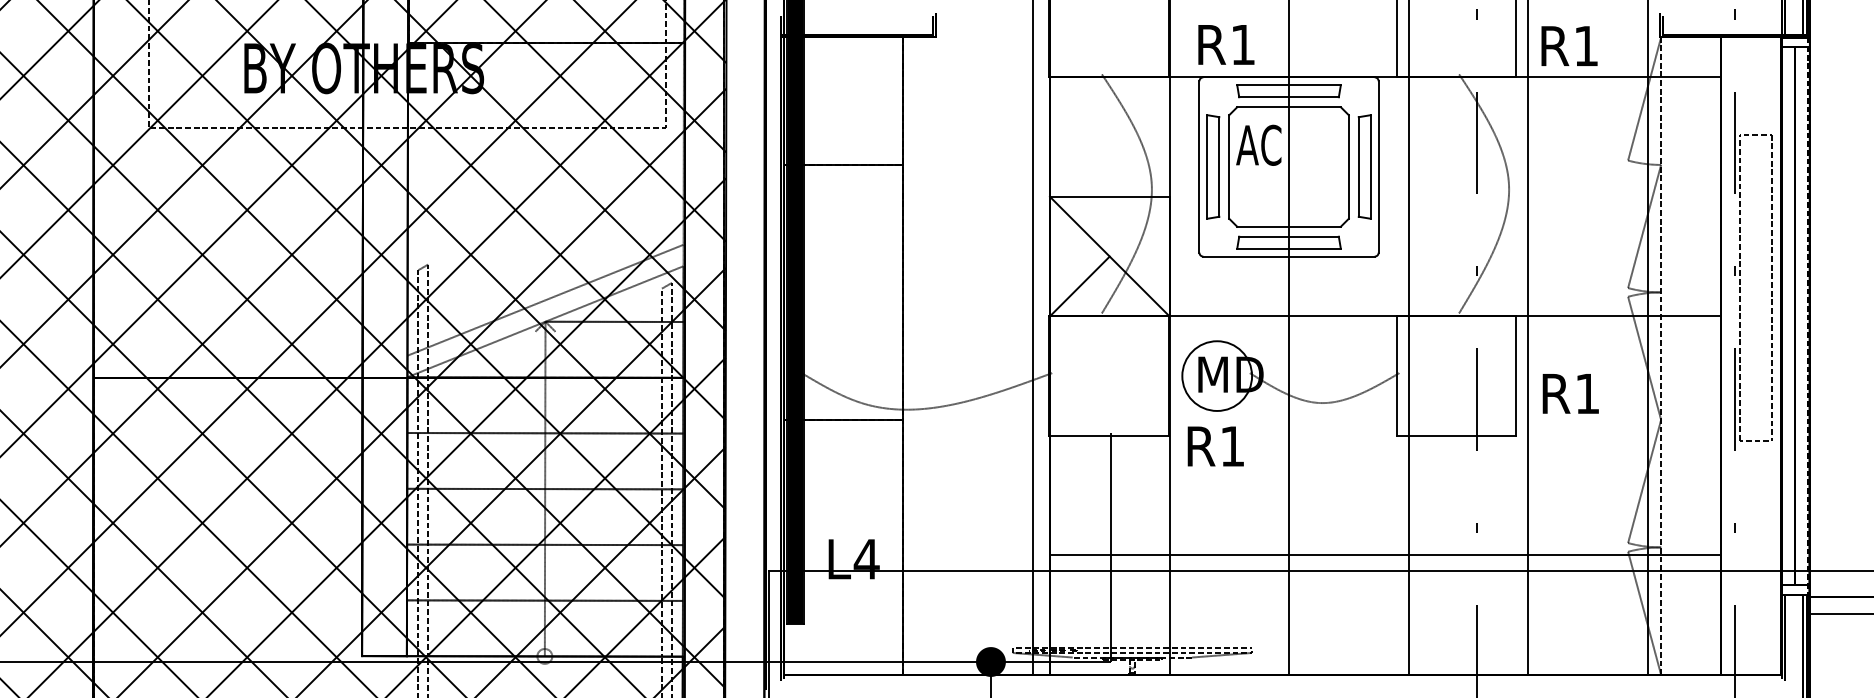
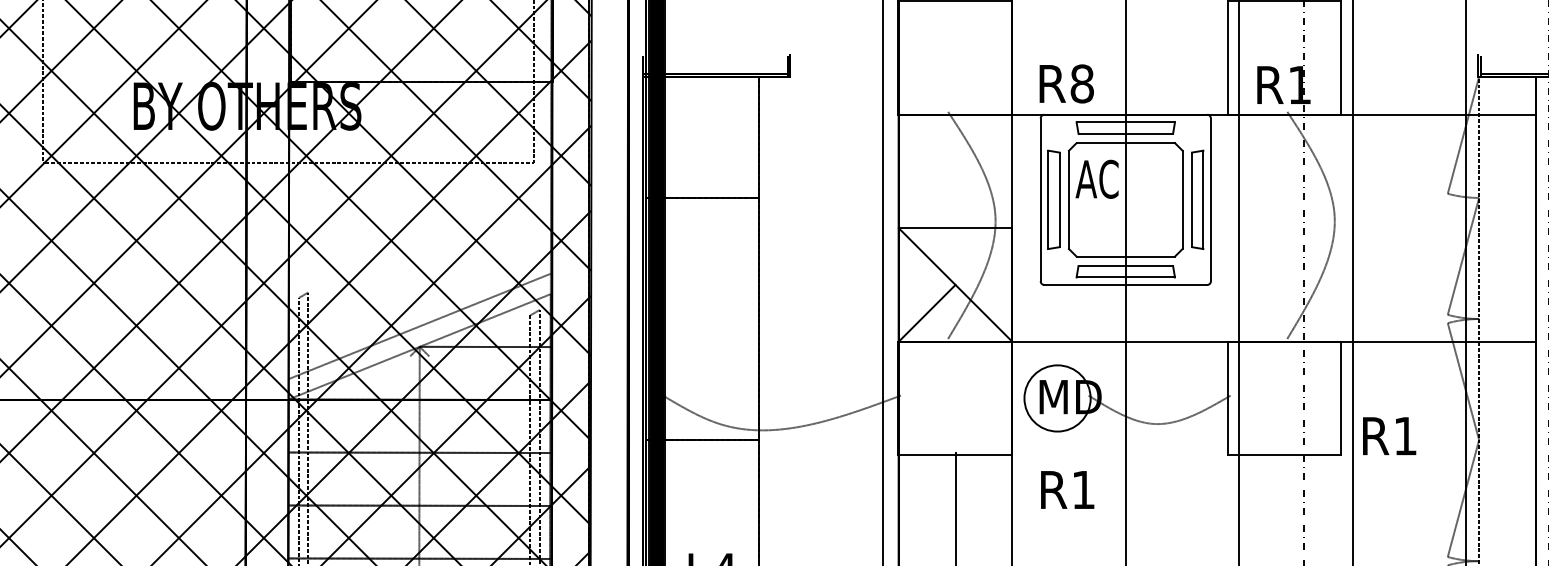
text: (1243, 44) -> (1082, 83), R1 -> R8
text: (1569, 45) -> (1283, 84), moved
text: (1570, 393) -> (1389, 435), moved
text: (1215, 446) -> (1067, 489), moved

